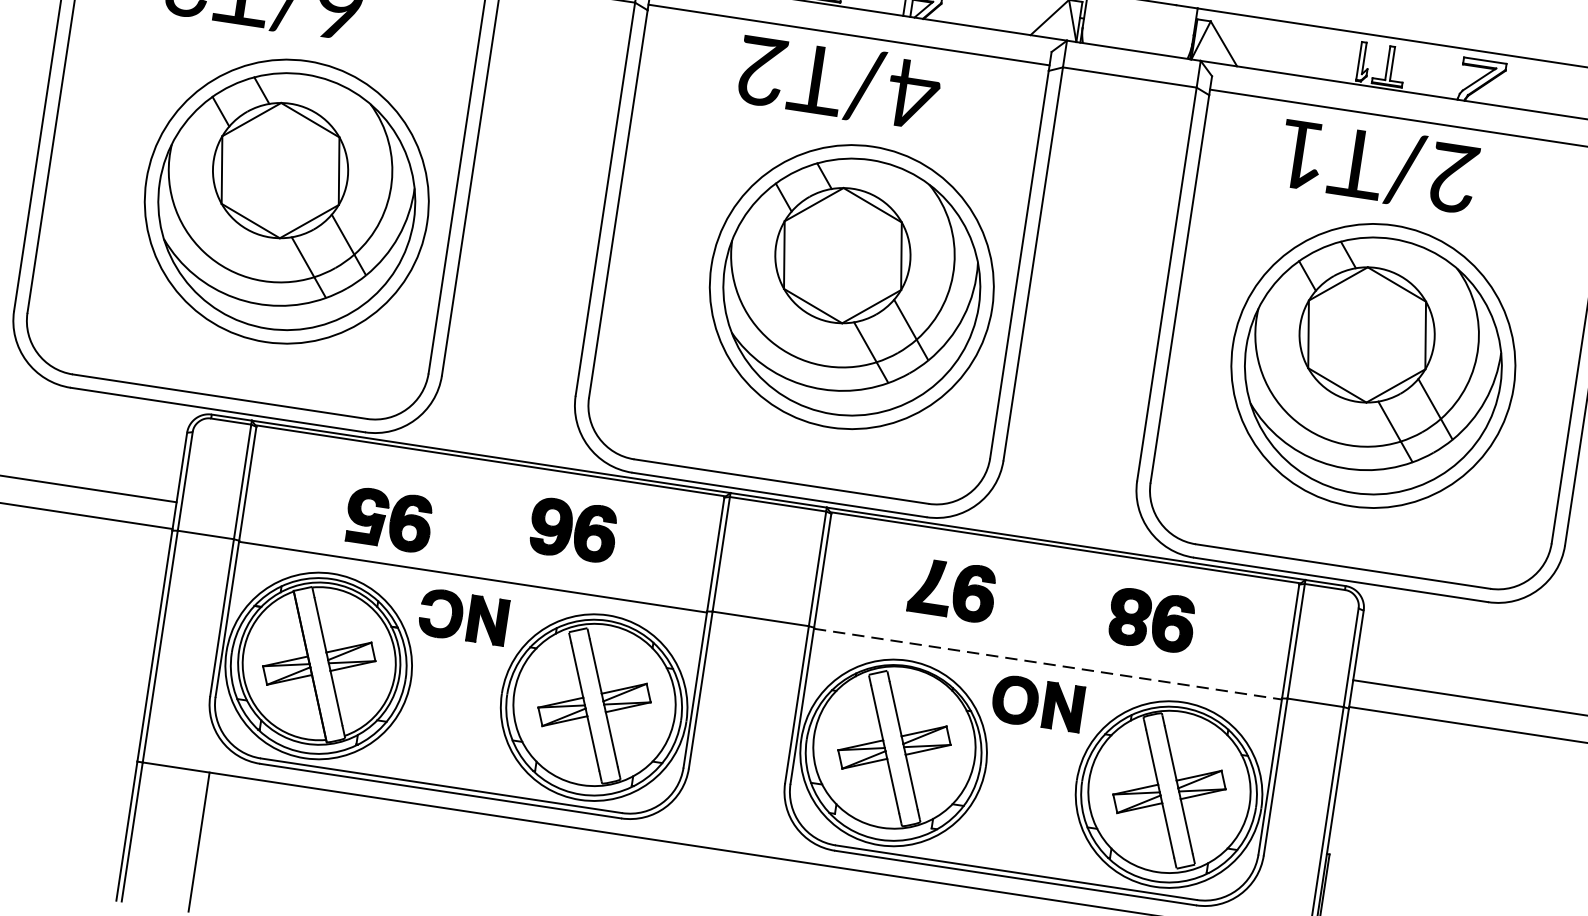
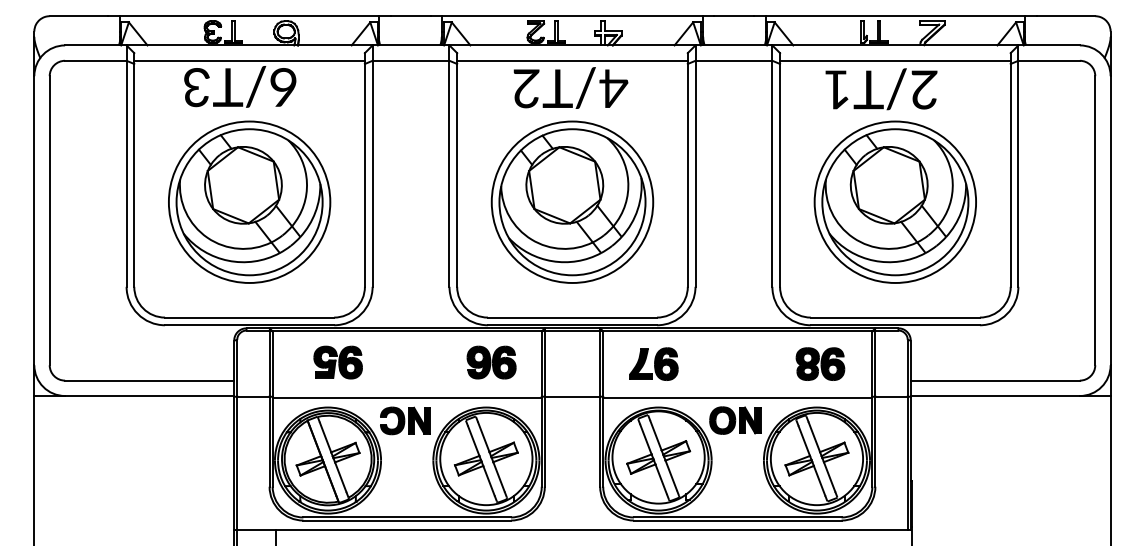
part: (286, 200) -> (249, 201), moved
part: (852, 285) -> (572, 201), moved
part: (387, 519) -> (337, 362), moved
part: (573, 530) -> (491, 362), moved
part: (952, 589) -> (653, 363), moved
part: (1152, 619) -> (820, 363), moved
line: (1047, 663) -> (737, 397), dashed -> solid

